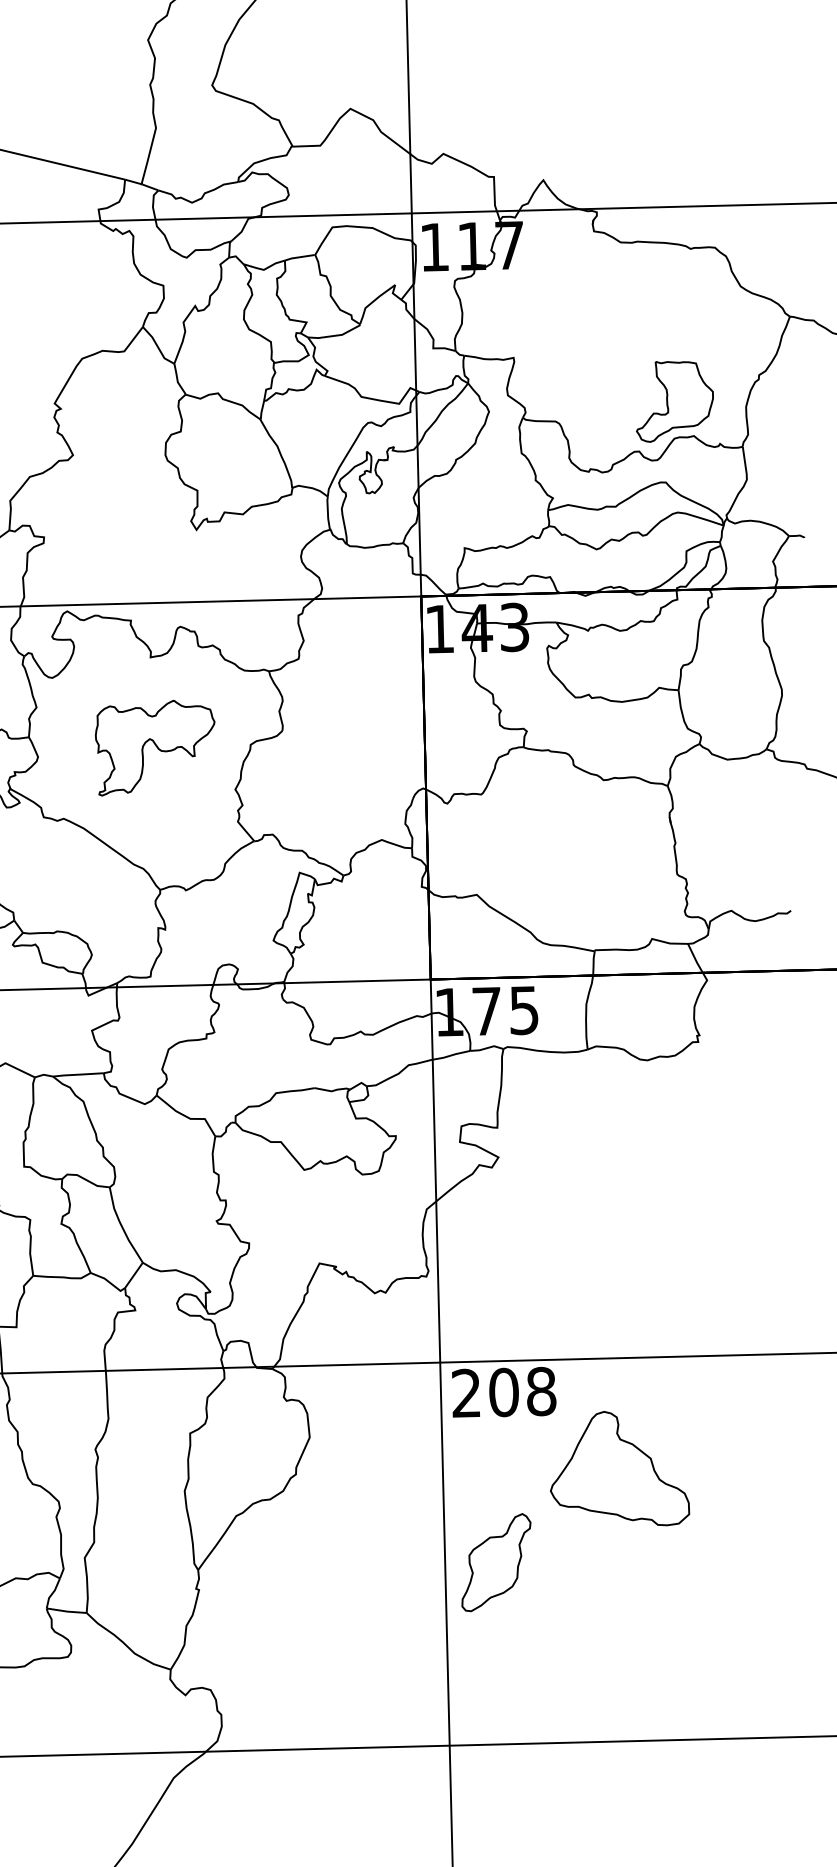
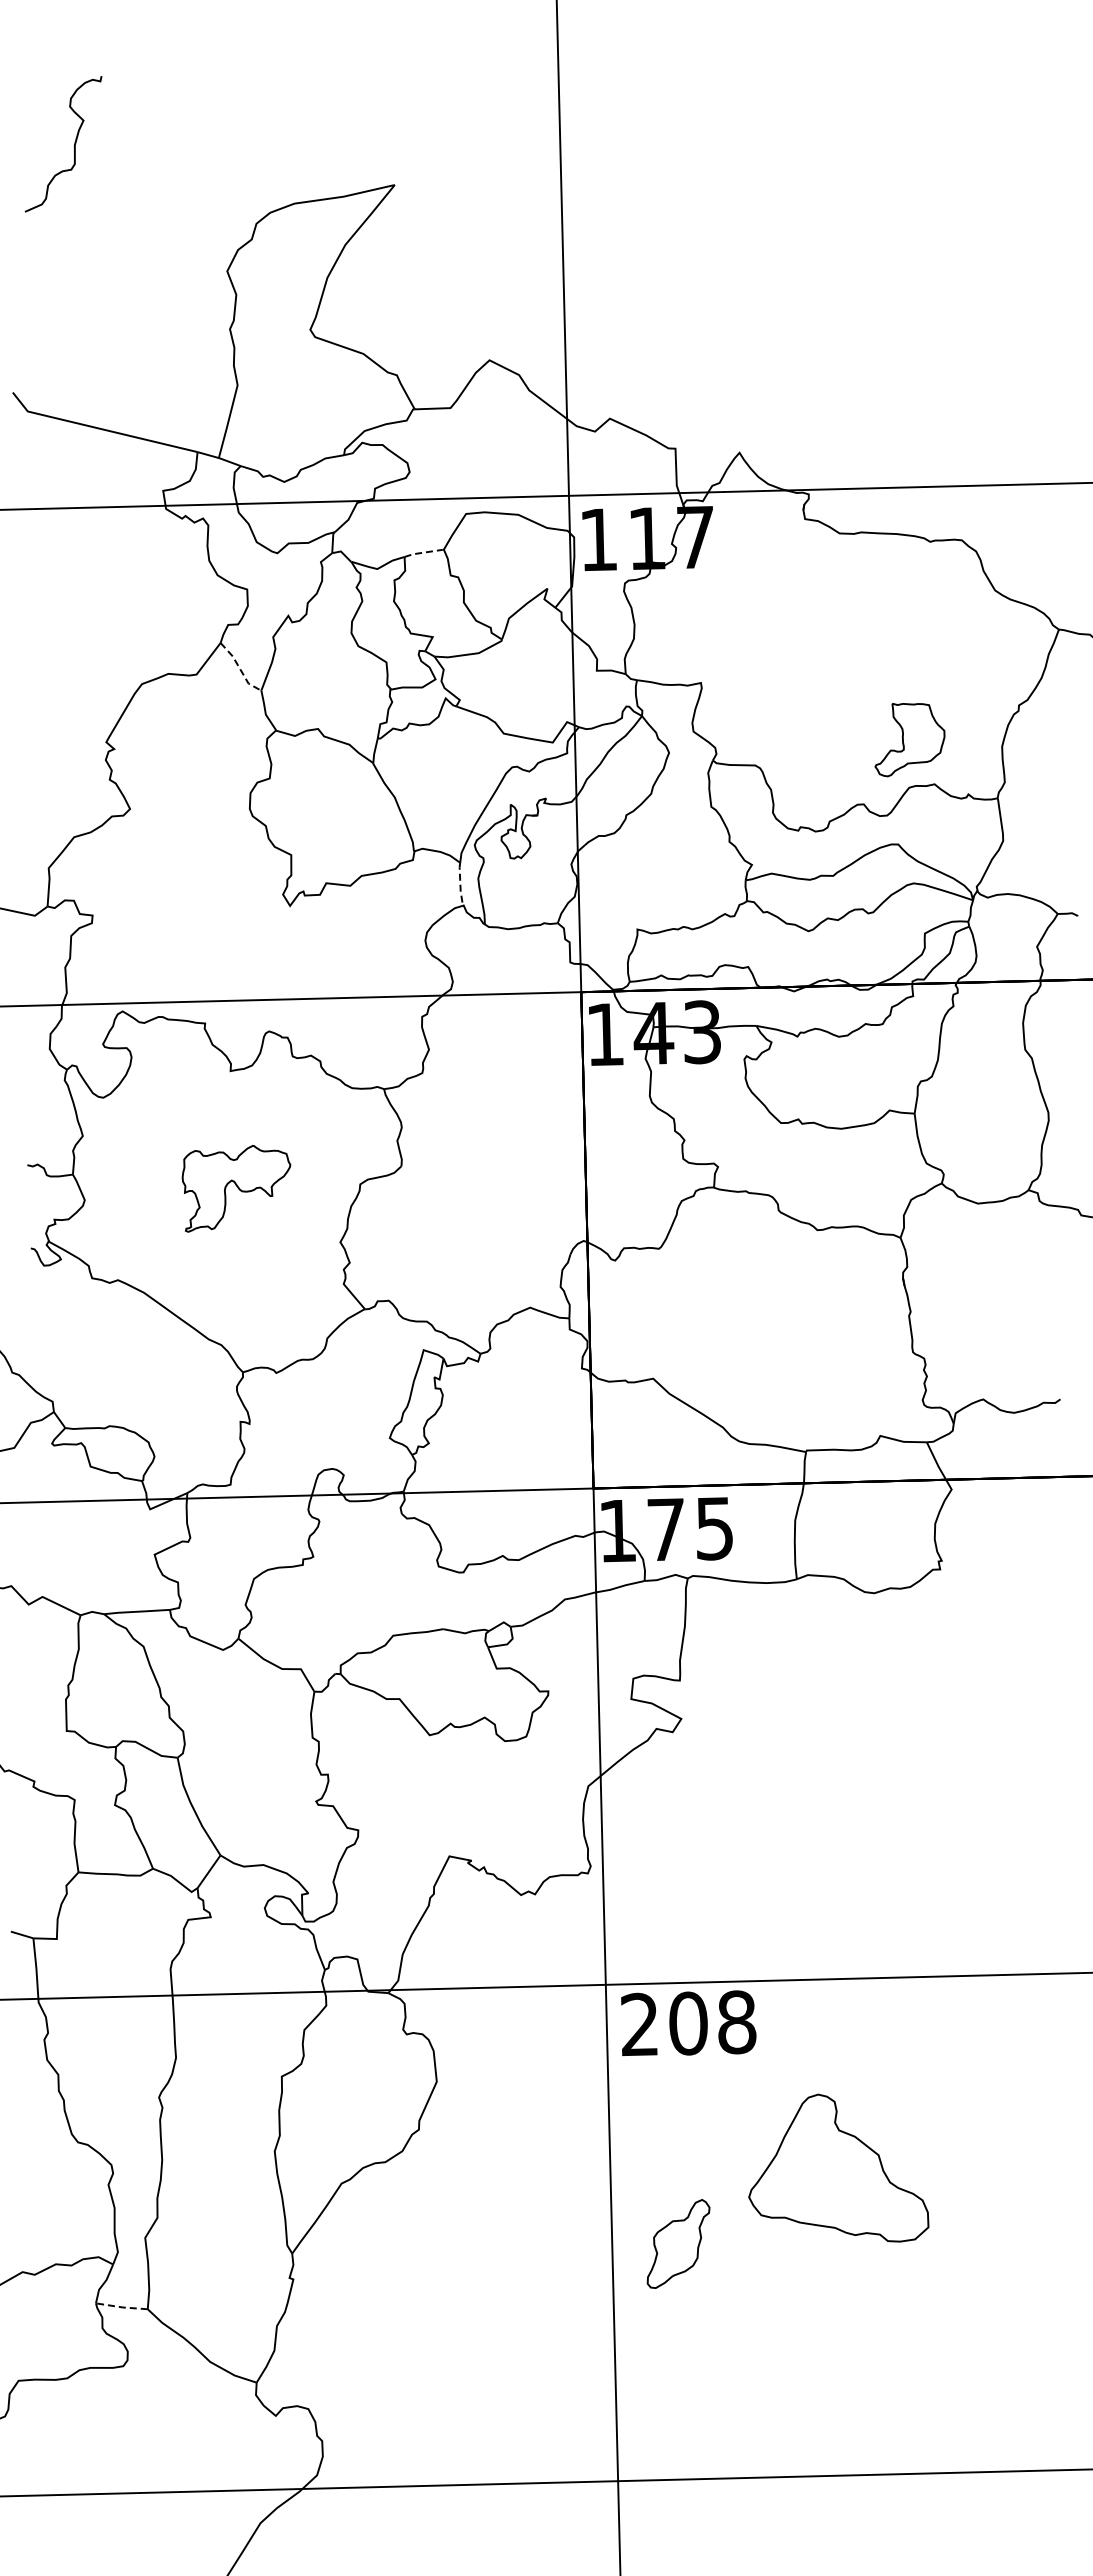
line: (299, 257) -> (423, 552), solid -> dashed
line: (157, 346) -> (239, 668), solid -> dashed
part: (674, 401) -> (909, 739), size x0.7
line: (328, 513) -> (460, 884), solid -> dashed
part: (155, 748) -> (236, 1188), size x0.7
part: (619, 1468) -> (838, 2167), moved
part: (496, 1562) -> (678, 2243), size x0.7
line: (67, 1611) -> (122, 2307), solid -> dashed

